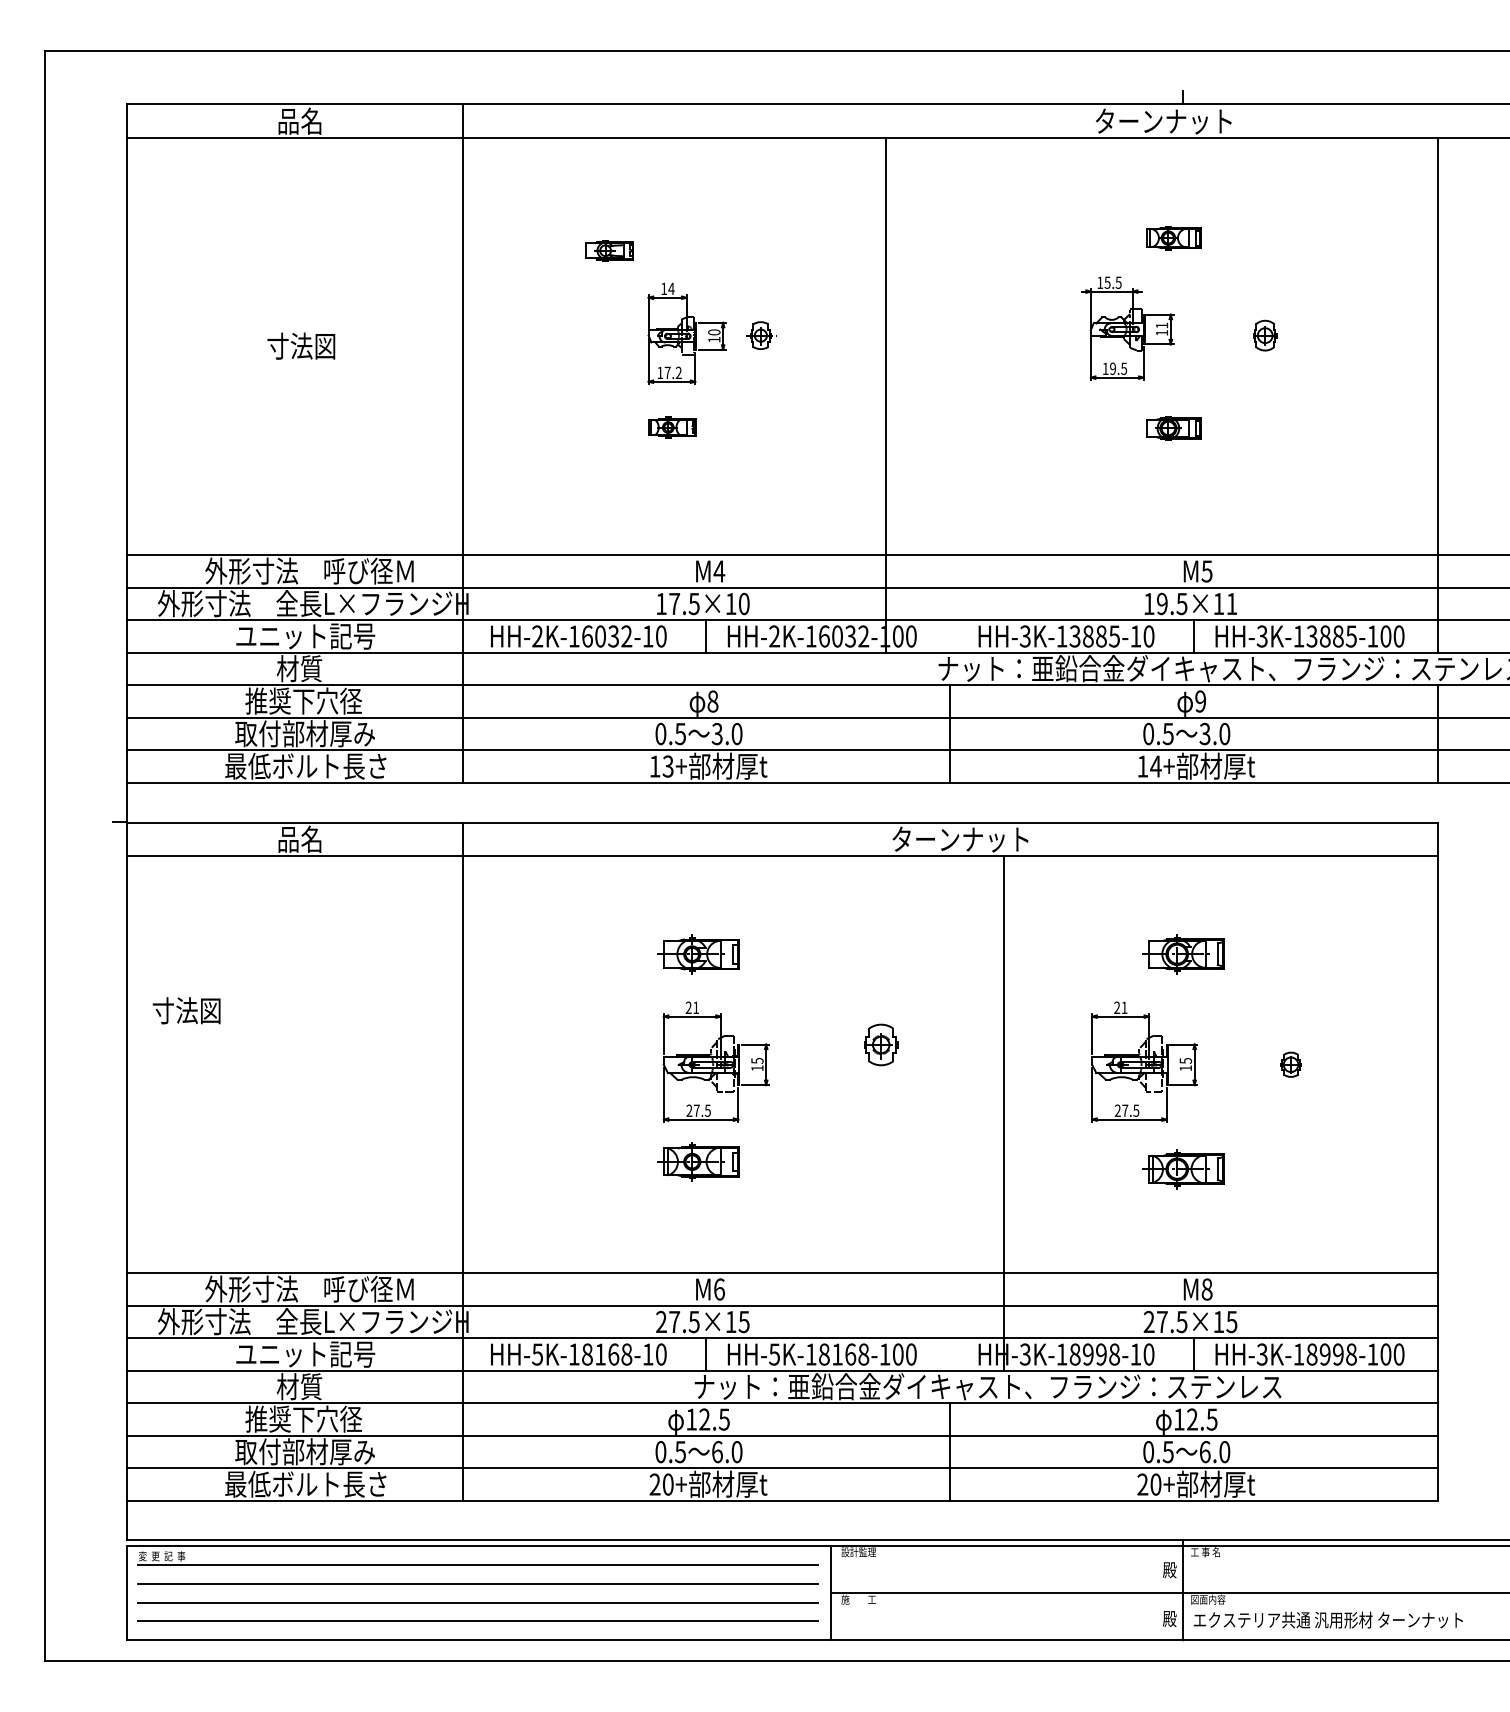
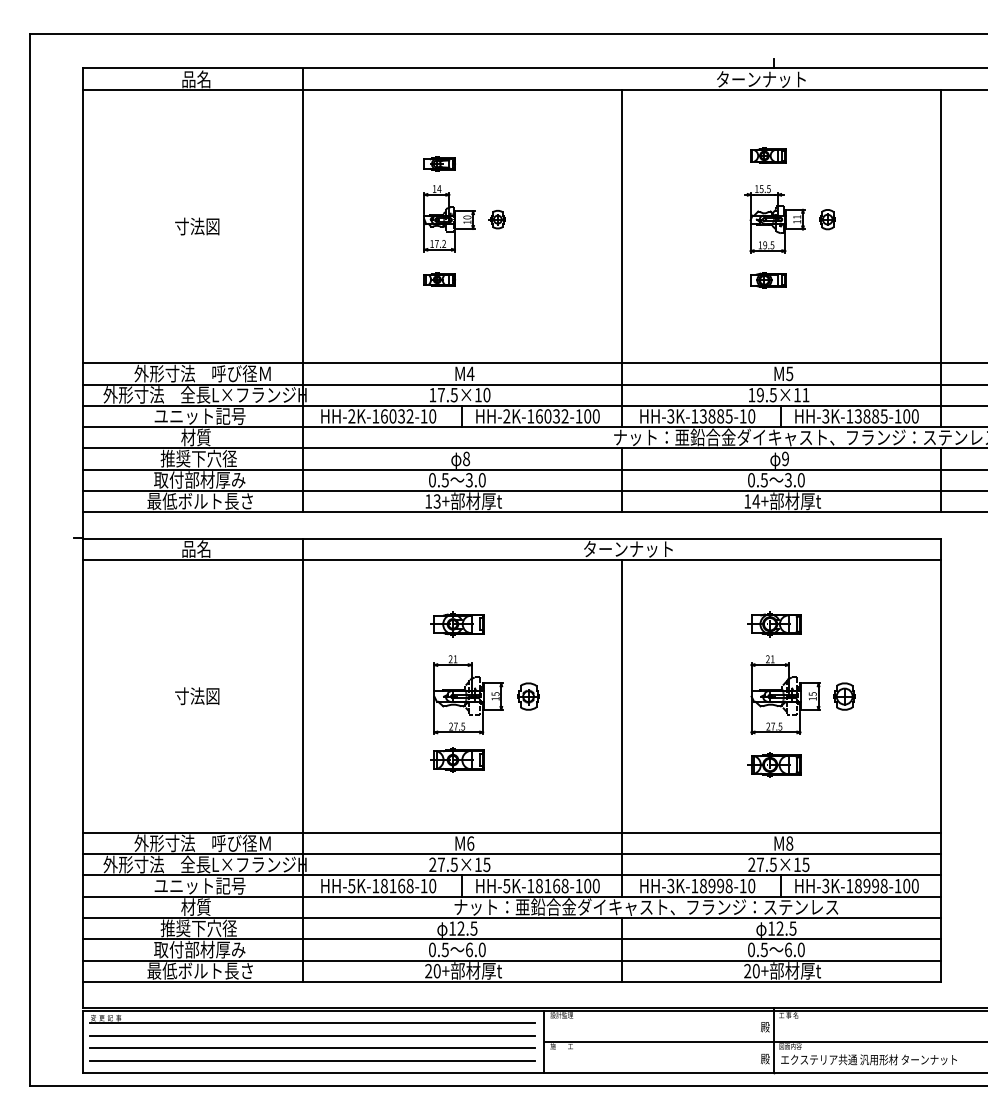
part: (608, 249) -> (439, 163), moved
part: (1127, 329) -> (774, 219), moved
line: (885, 395) -> (621, 258), moved
text: (187, 1011) -> (197, 696), moved
part: (881, 1044) -> (528, 696), moved
part: (1144, 1061) -> (785, 694), moved
part: (1290, 1064) -> (844, 696), size x1.67
line: (1003, 1113) -> (621, 728), moved

